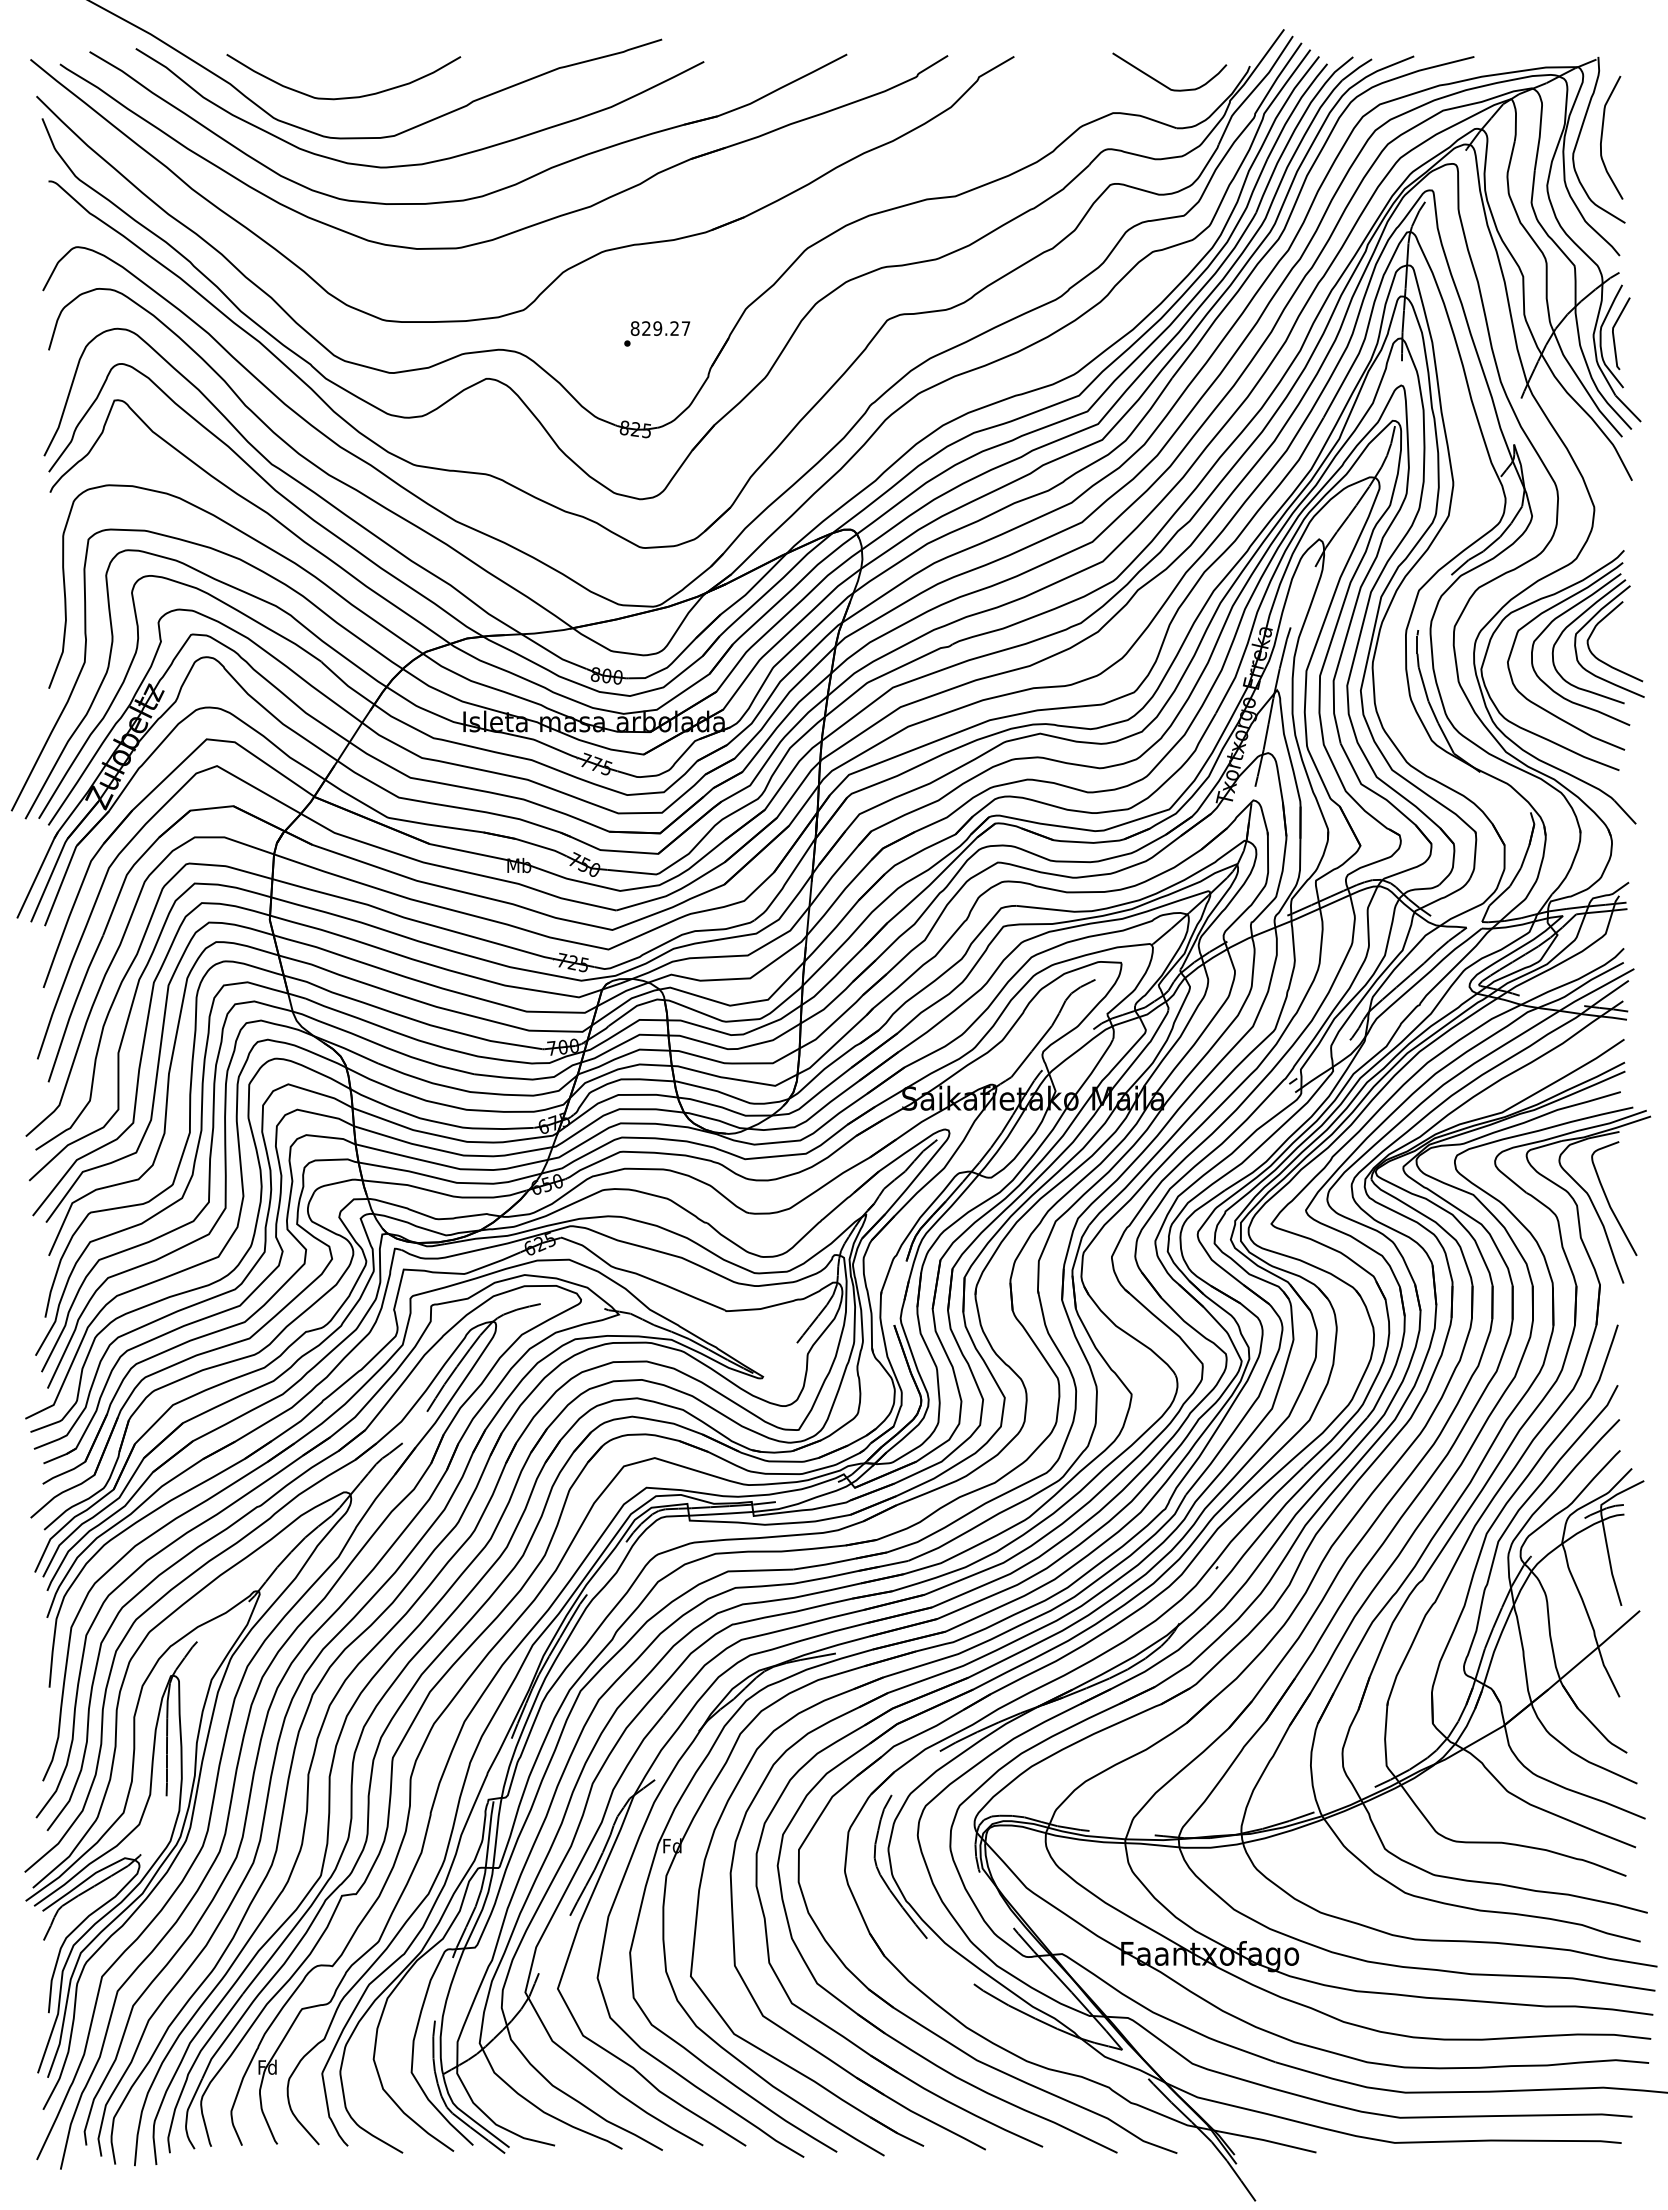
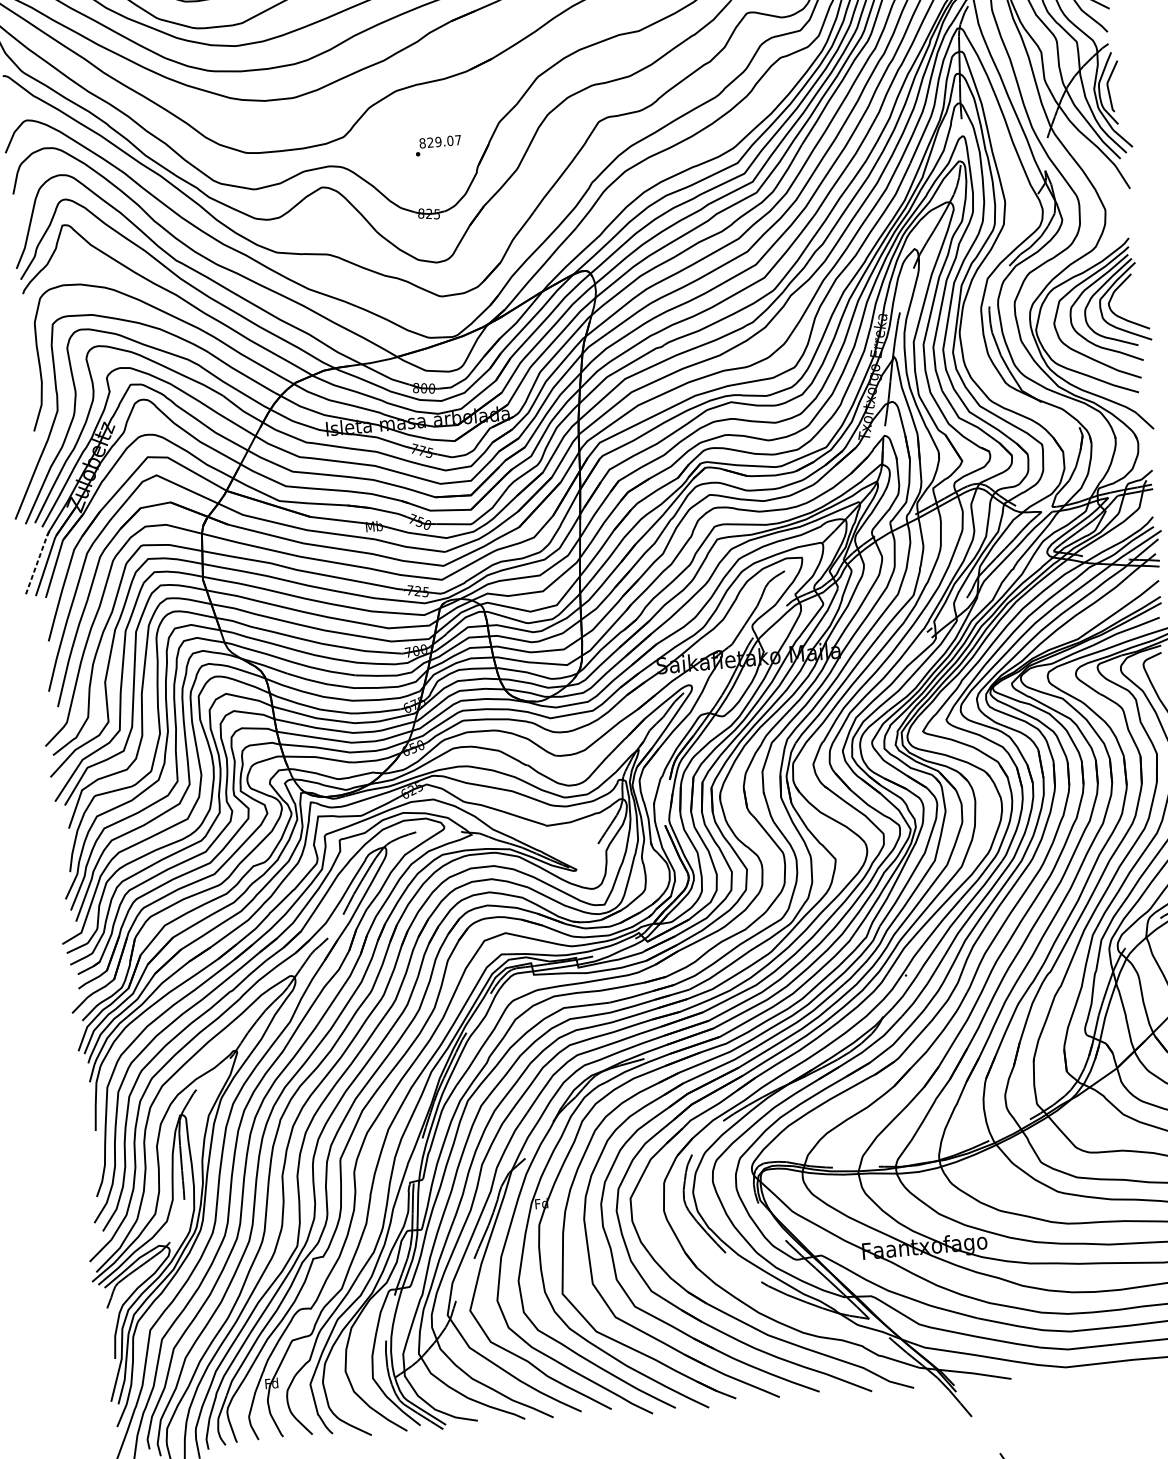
text: (674, 328) -> (450, 140), 829.27 -> 829.07
line: (37, 874) -> (37, 562), solid -> dashed

